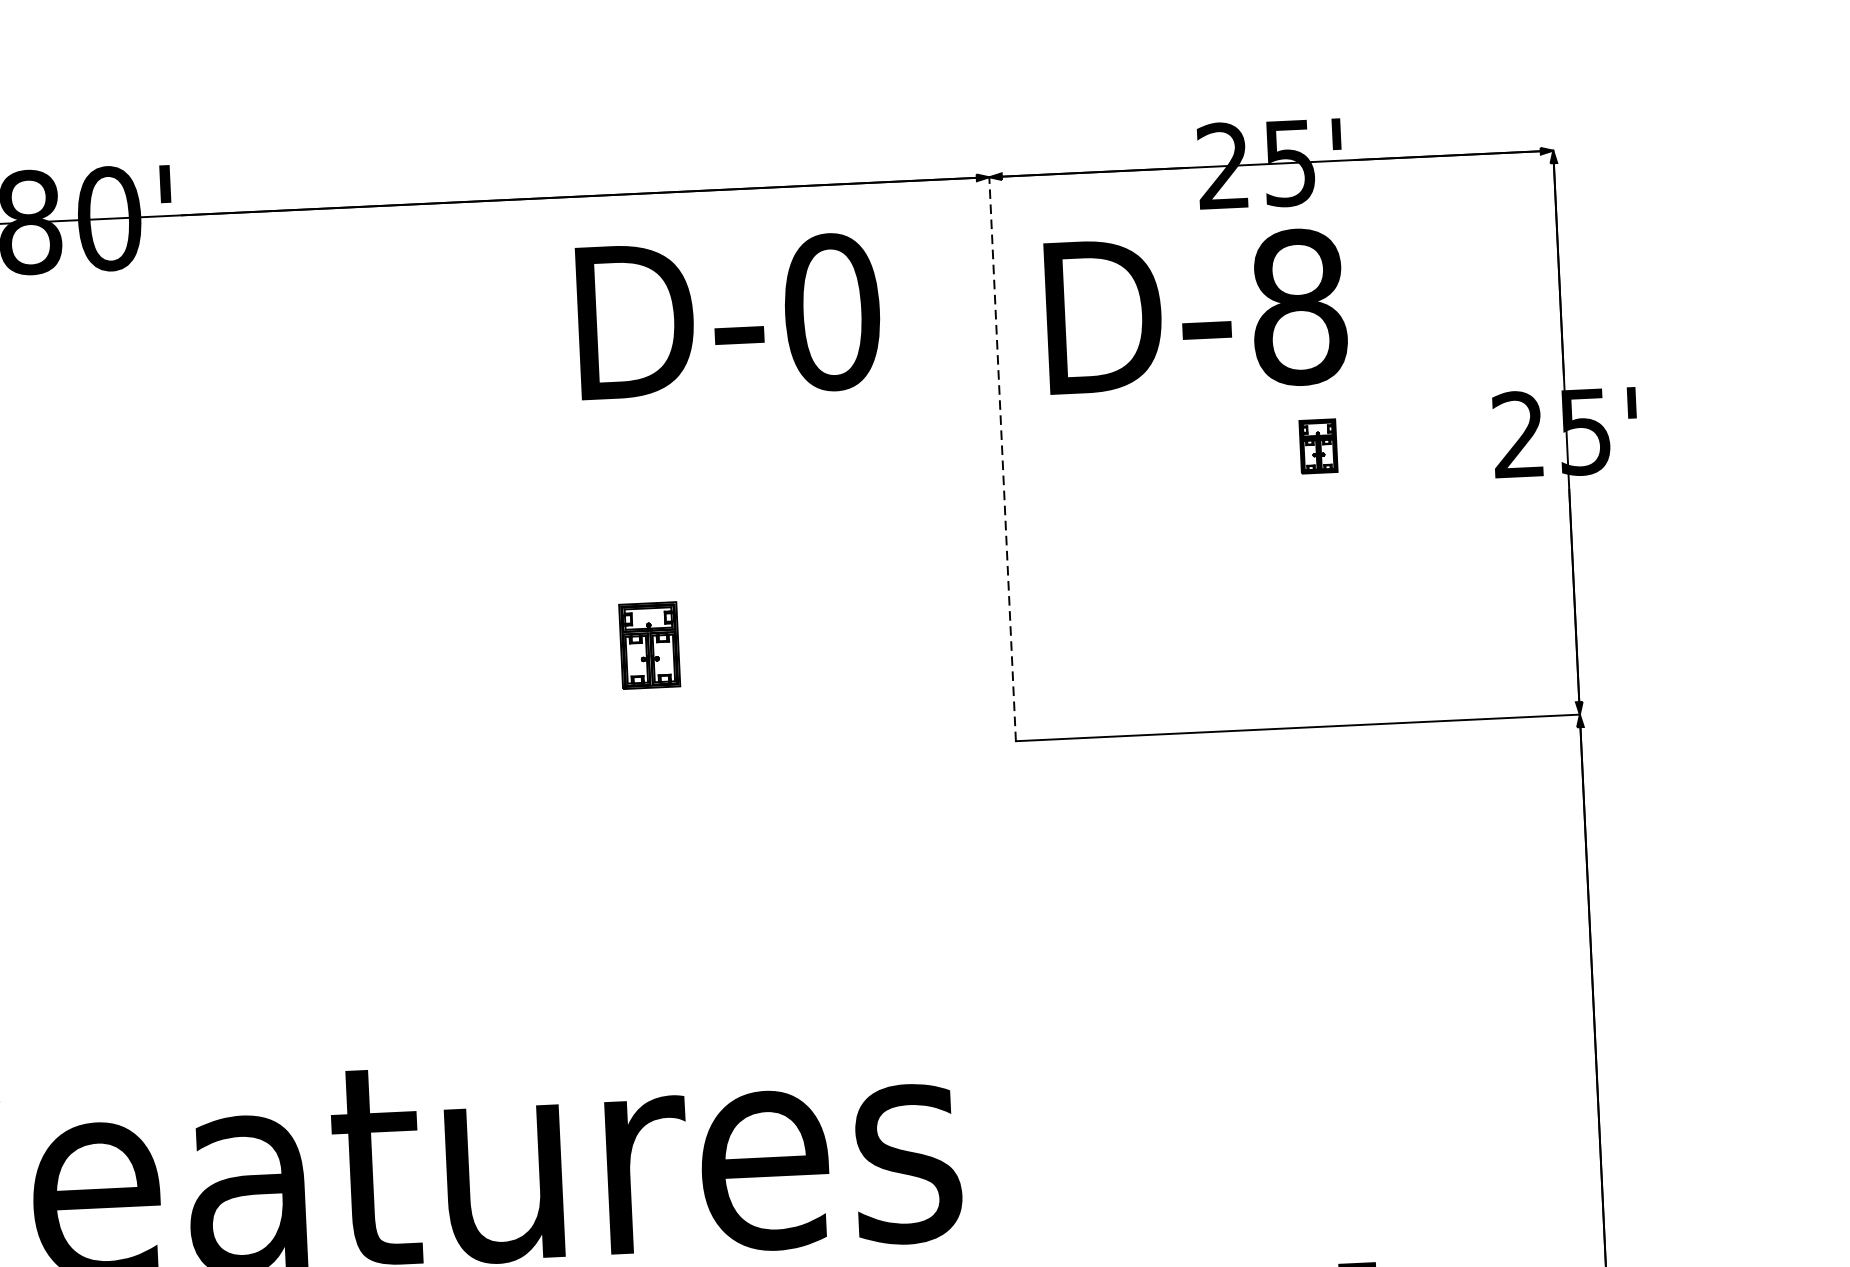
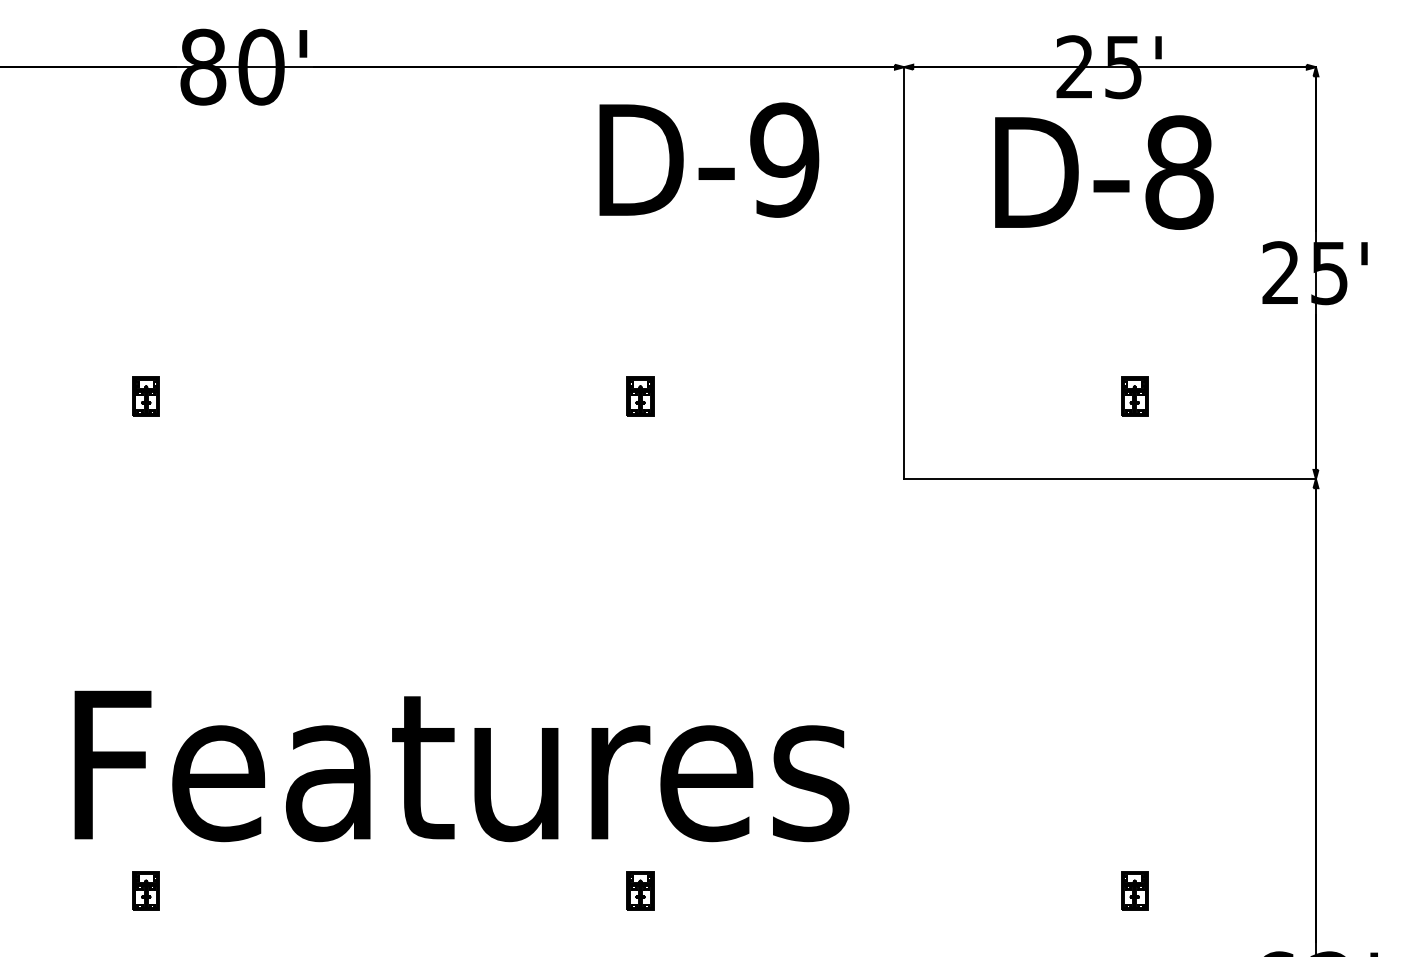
text: (831, 311) -> (784, 159), D-0 -> D-9
text: (1196, 312) -> (1104, 172), moved
part: (1318, 446) -> (1134, 396), moved
line: (1003, 459) -> (904, 273), dashed -> solid
part: (649, 645) -> (640, 396), size x0.62

